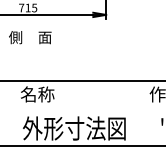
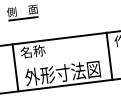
line: (30, 48) -> (23, 18), added
line: (11, 112) -> (15, 67), added
line: (140, 112) -> (109, 55), added

